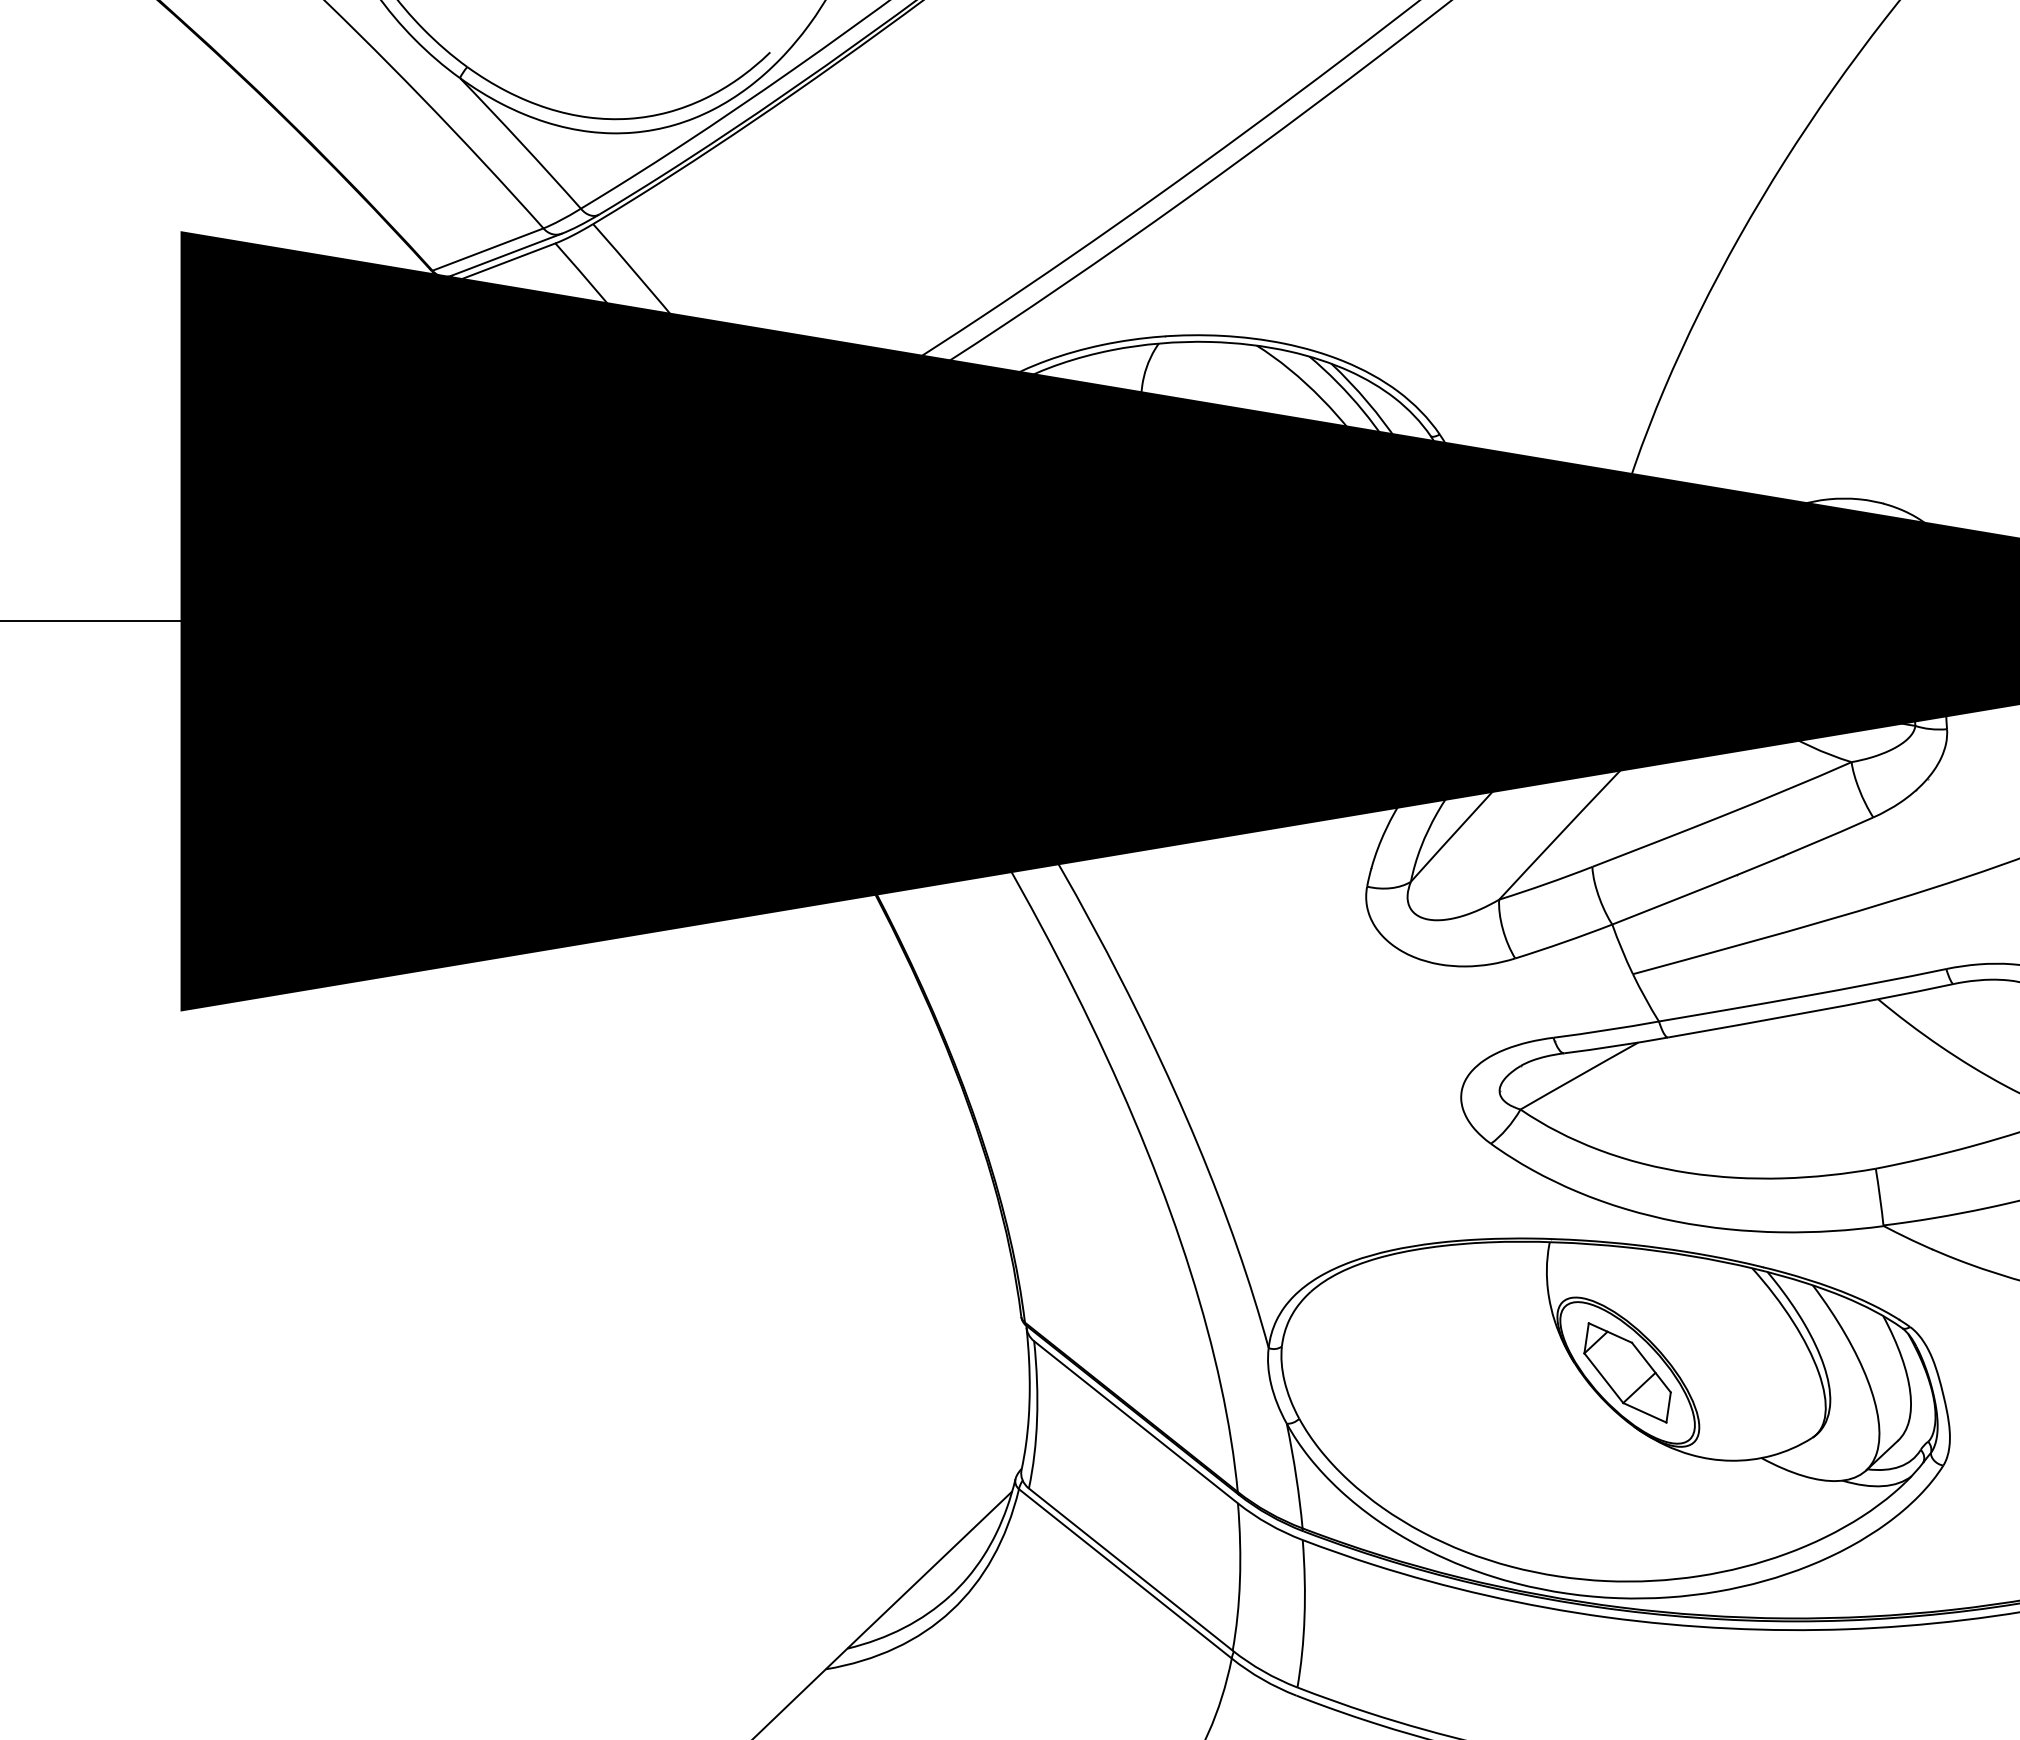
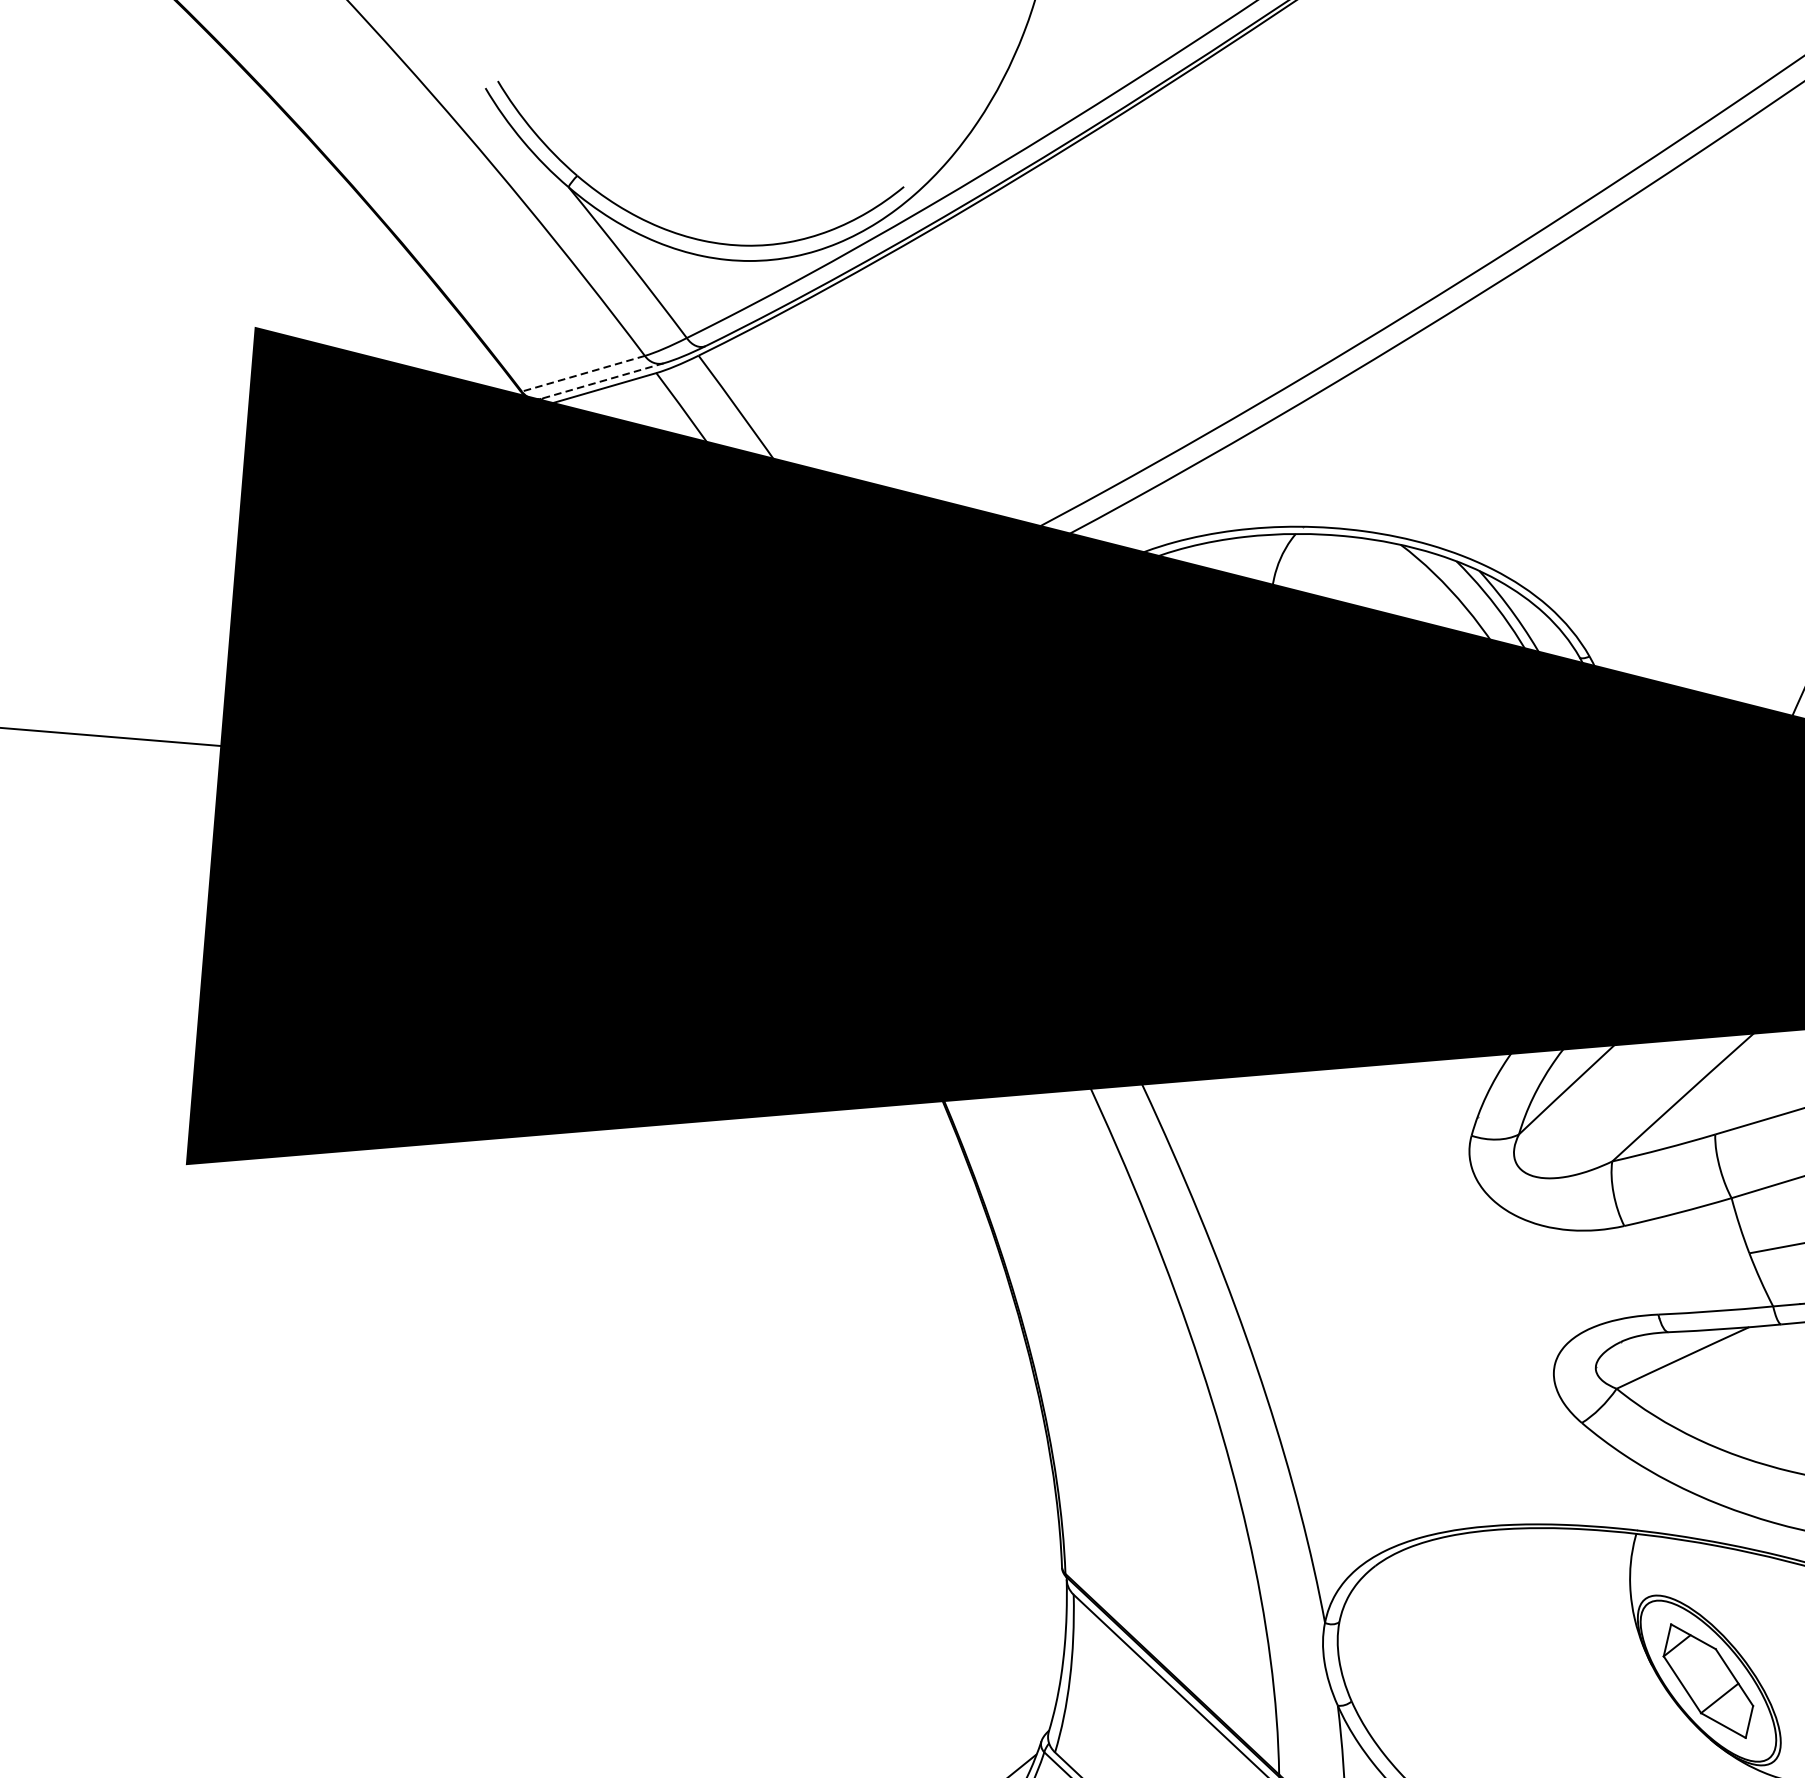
line: (487, 249) -> (582, 373), solid -> dashed
line: (505, 255) -> (601, 381), solid -> dashed

